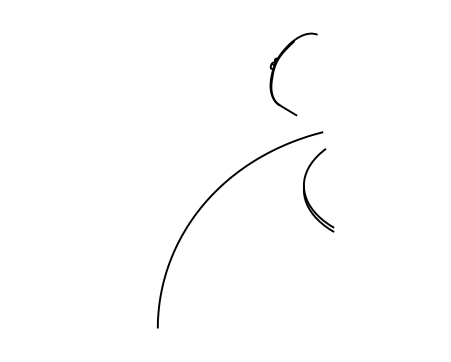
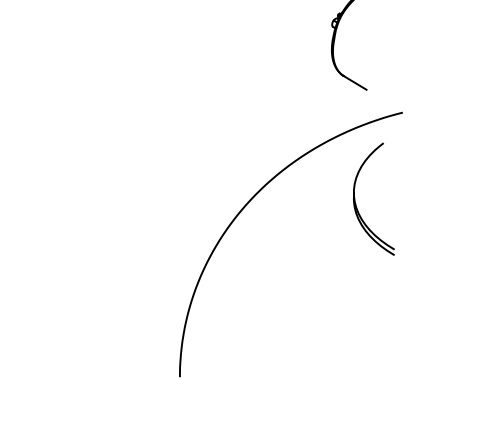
part: (305, 190) -> (356, 199), moved

